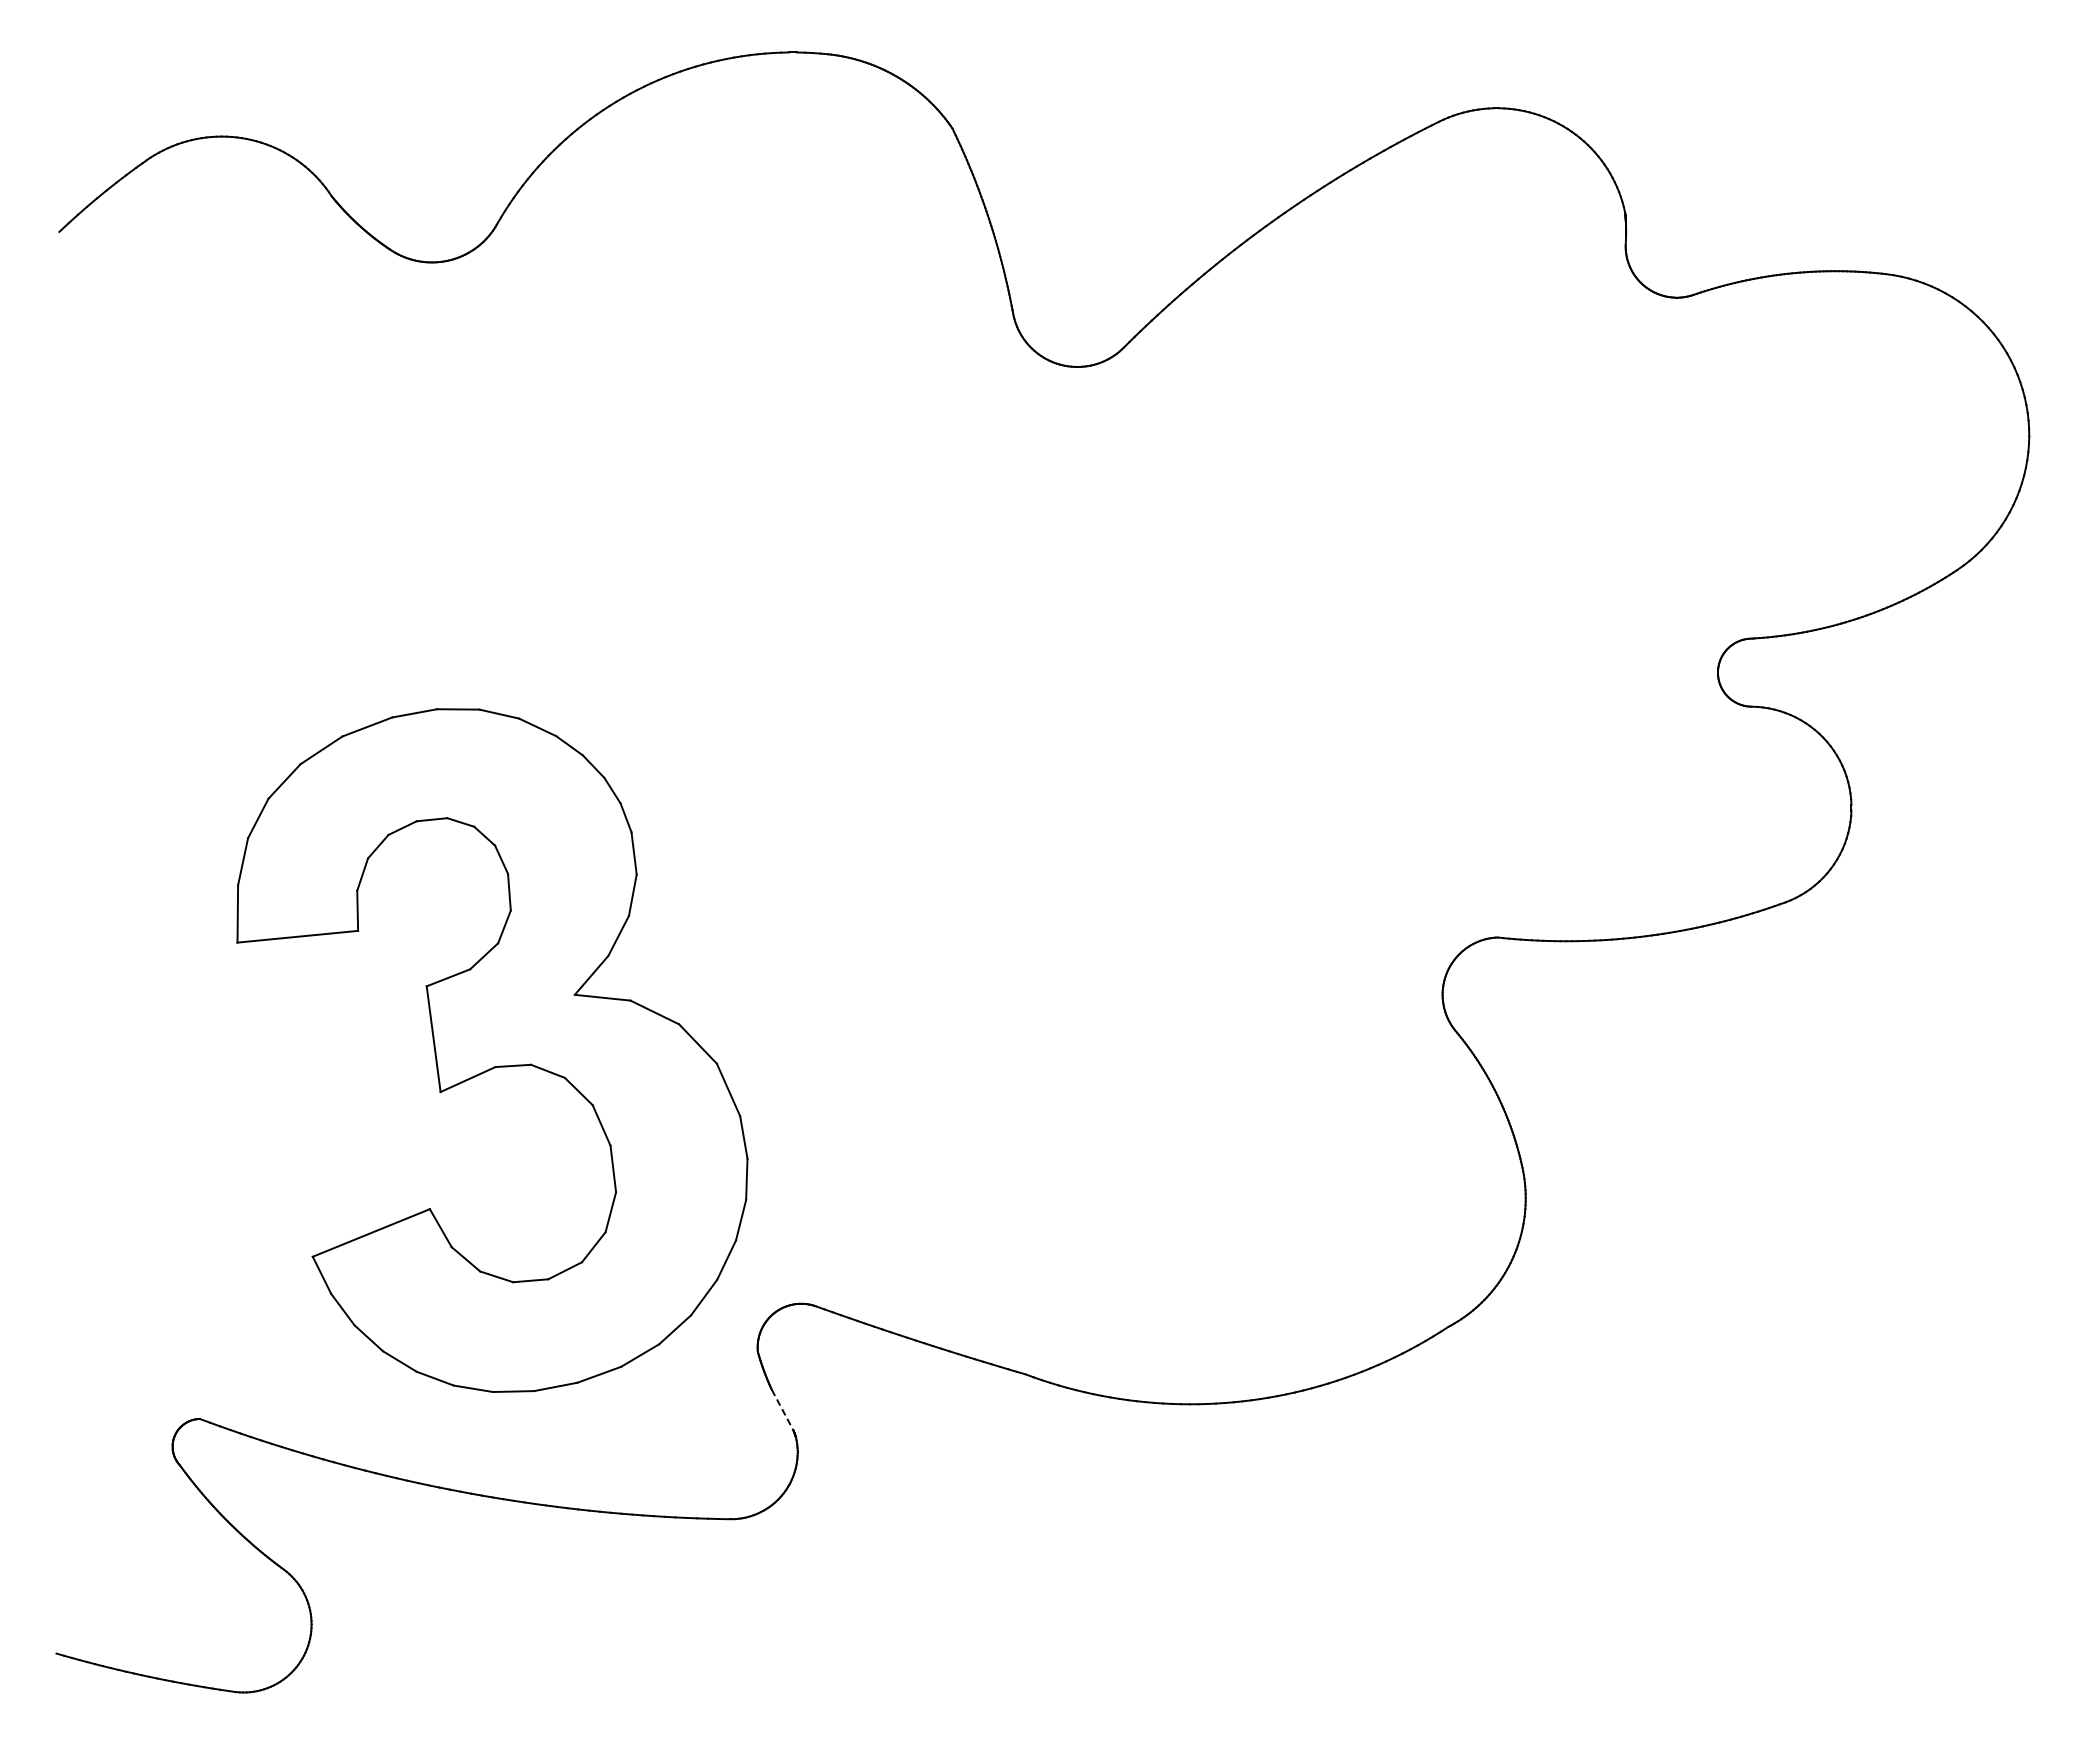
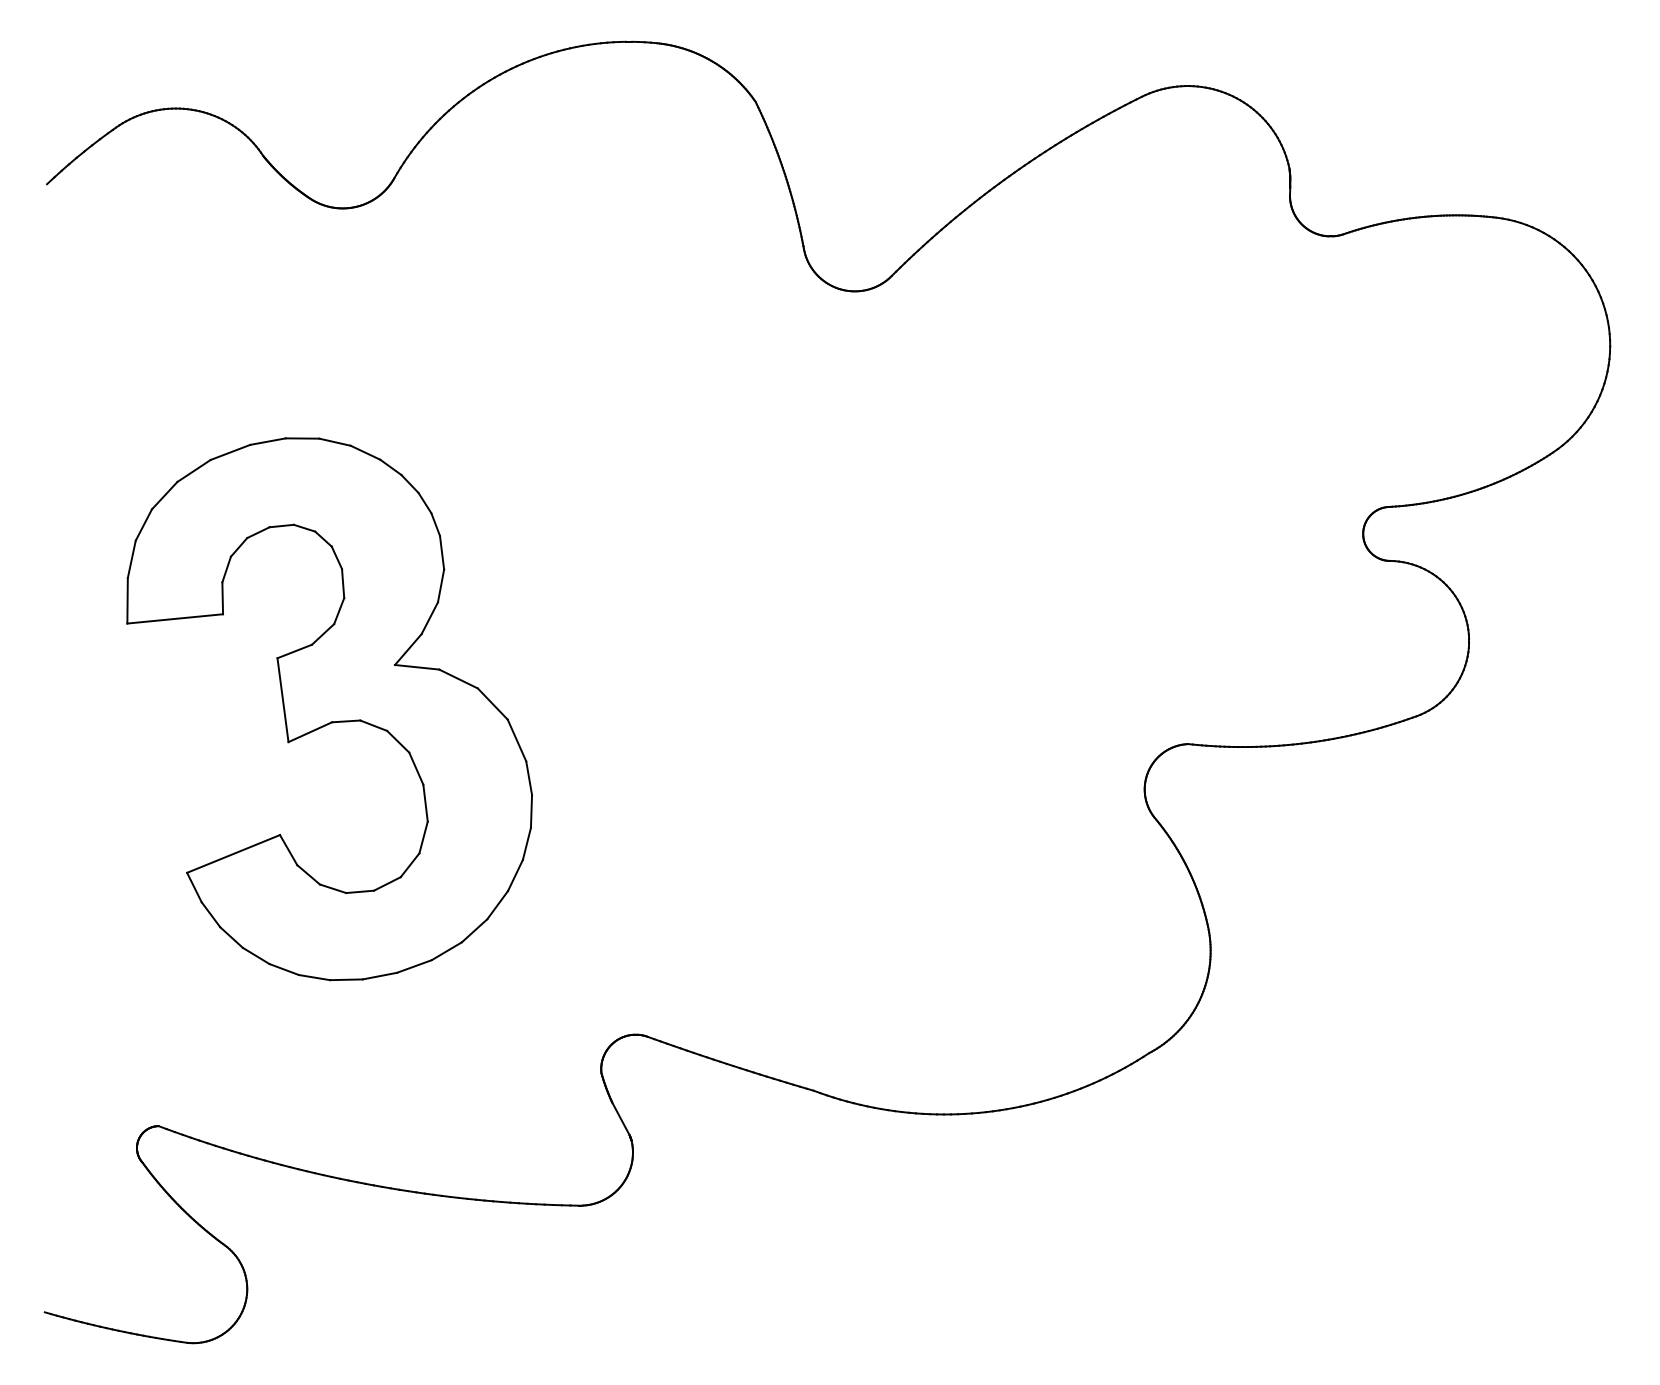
part: (492, 1050) -> (329, 709), moved
line: (782, 1410) -> (620, 1119), dashed -> solid

